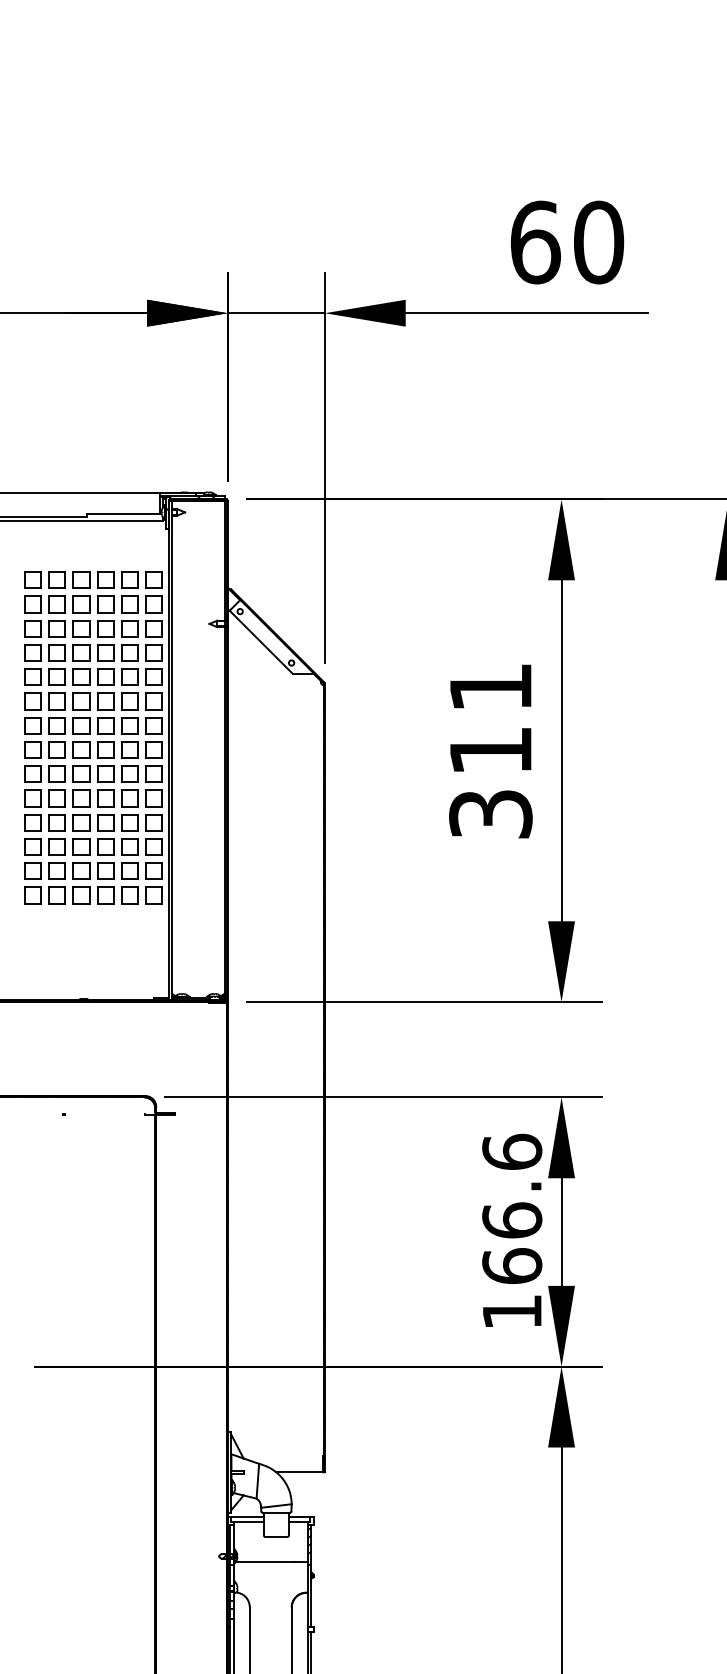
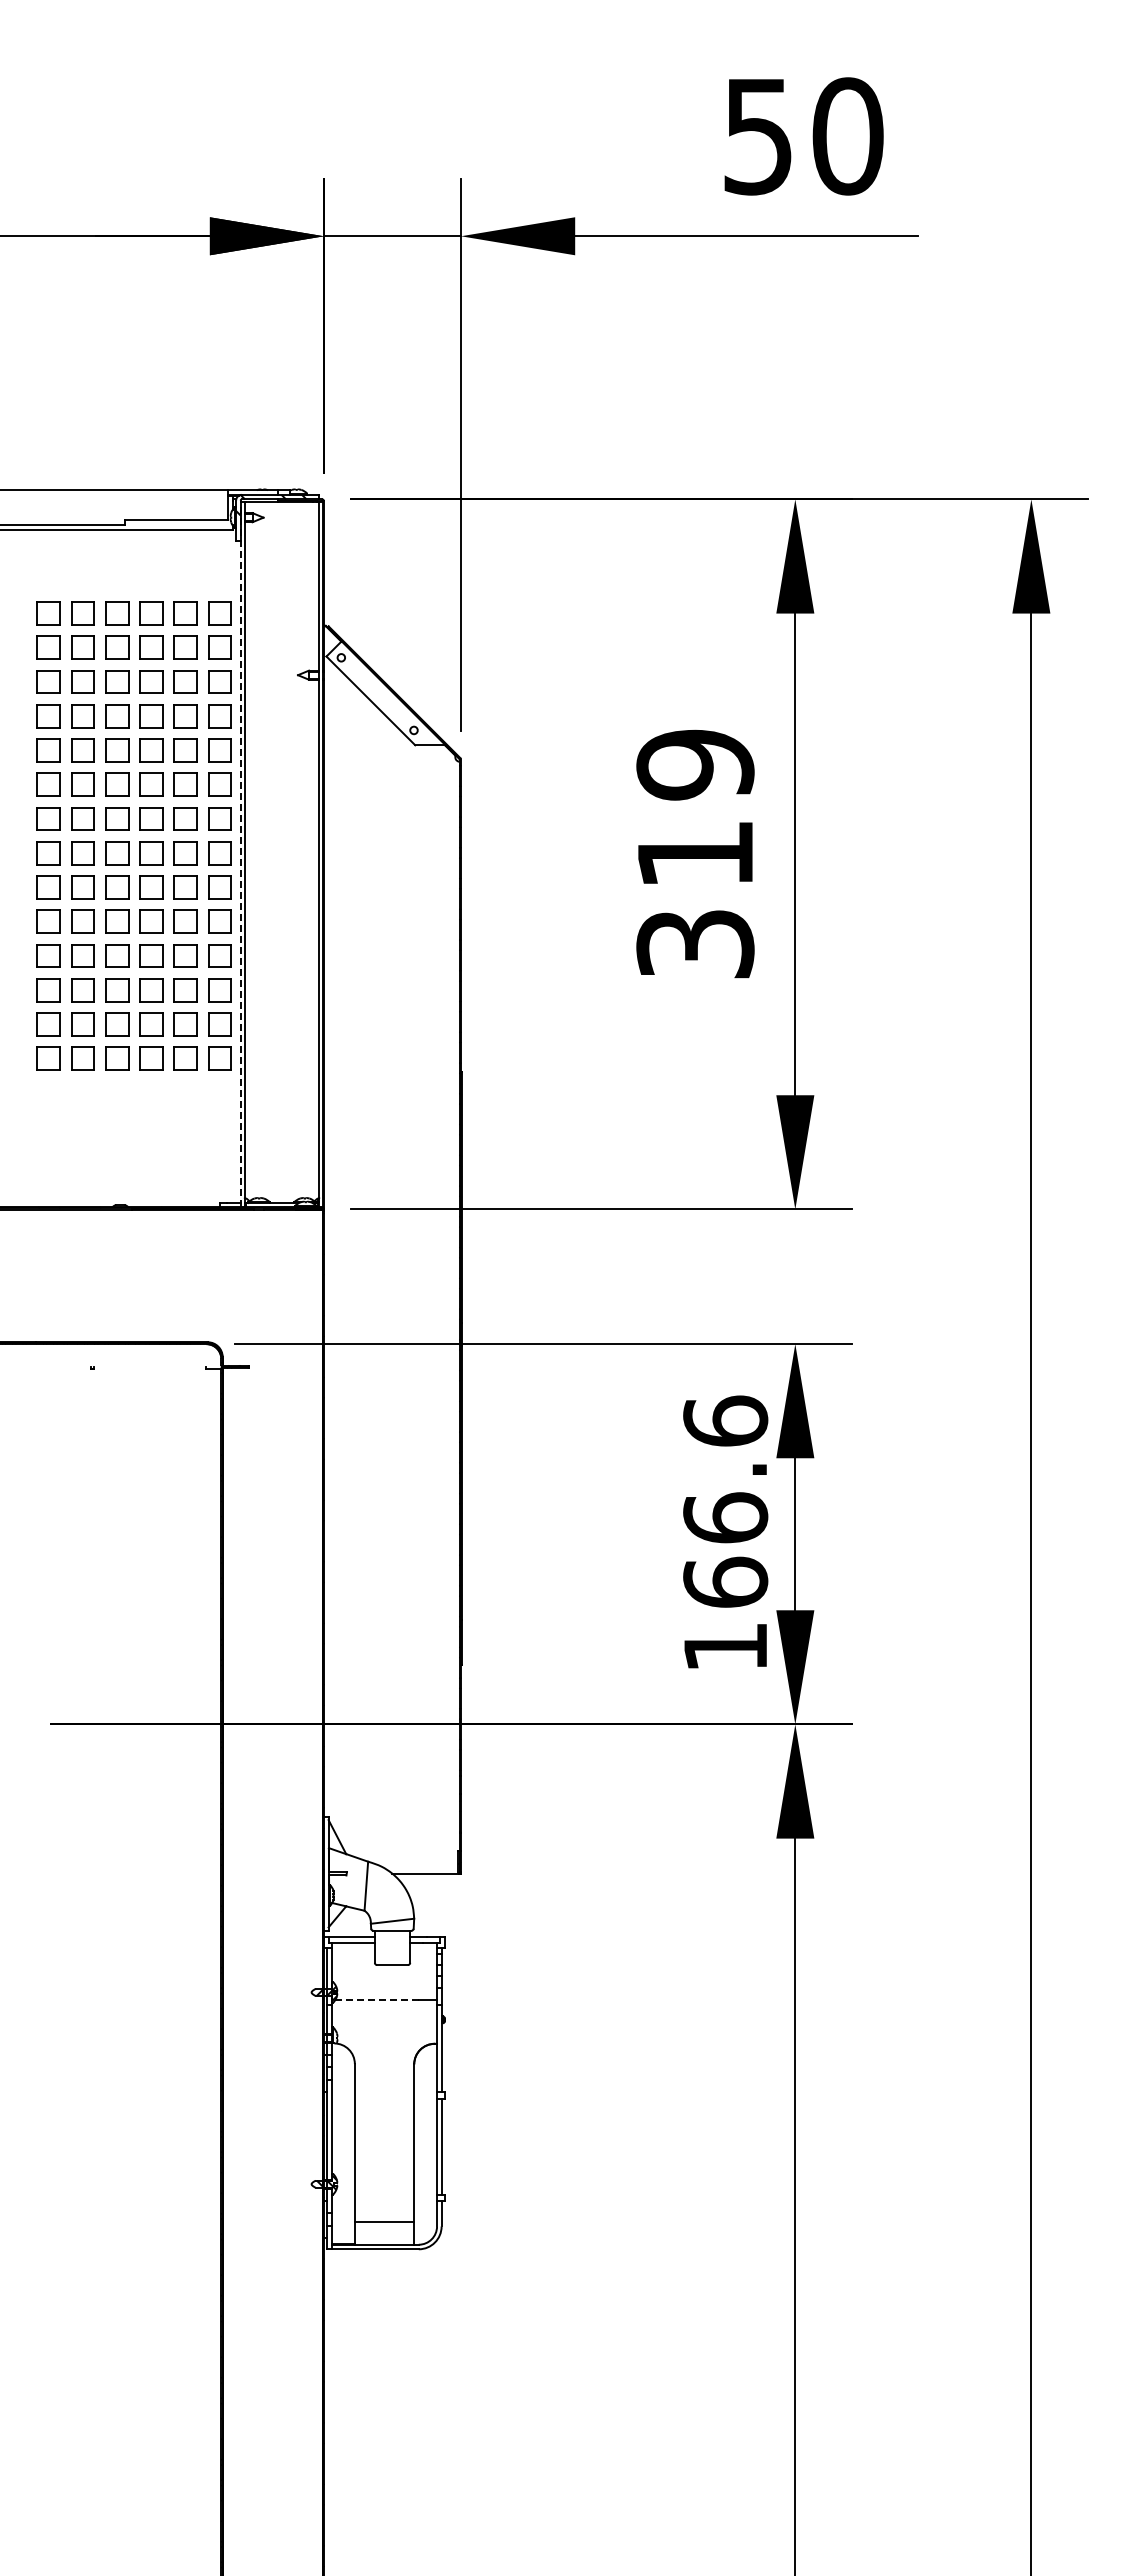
text: (535, 242) -> (758, 136), 60 -> 50
text: (490, 687) -> (695, 764), 311 -> 319
line: (168, 750) -> (240, 854), solid -> dashed
line: (265, 1562) -> (376, 2000), solid -> dashed

